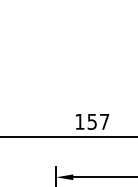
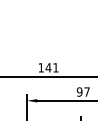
text: (97, 121) -> (51, 67), 157 -> 141

